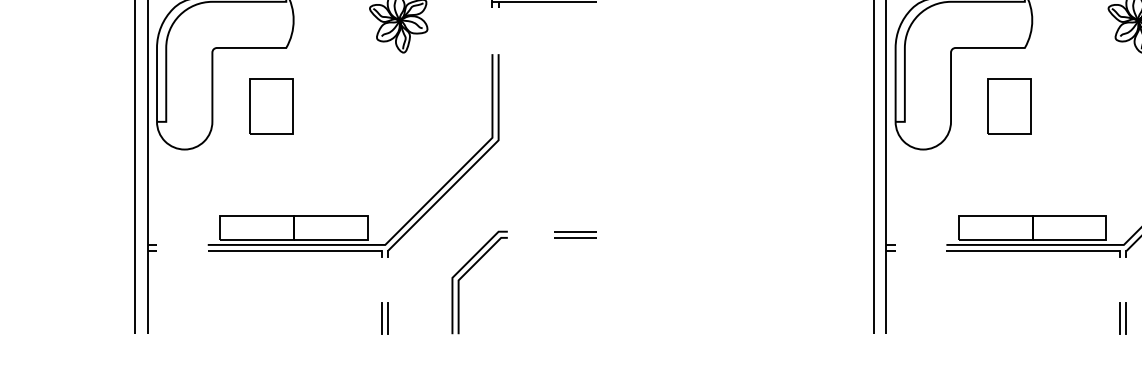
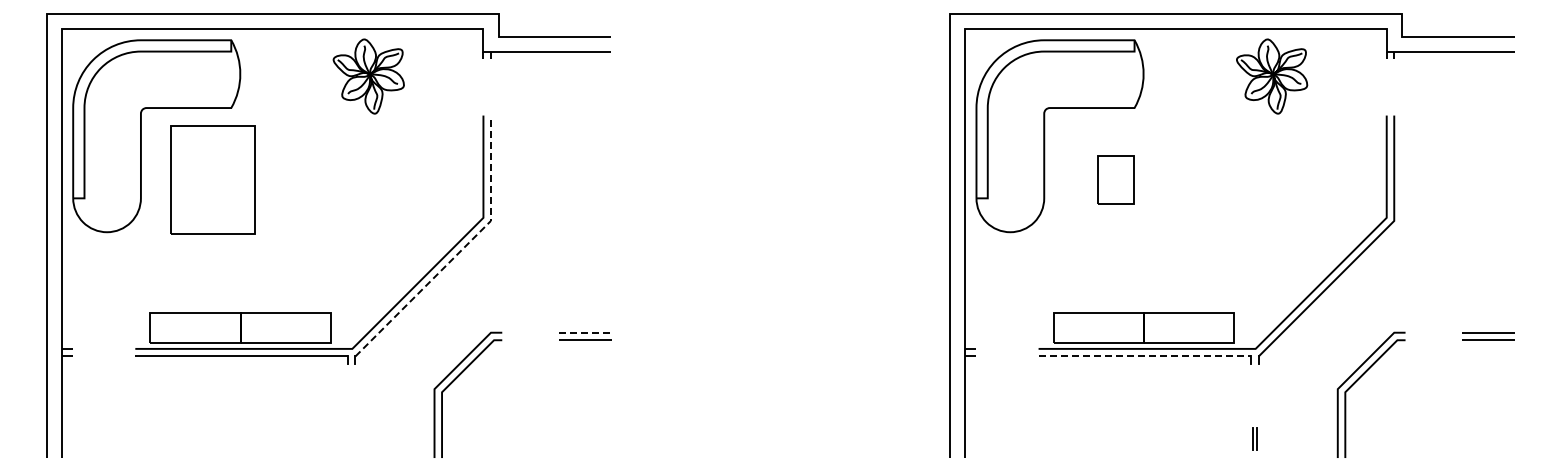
part: (270, 106) -> (212, 179), size x1.6
part: (1009, 106) -> (1115, 179), size x0.7
line: (474, 164) -> (461, 250), solid -> dashed
line: (575, 231) -> (585, 332), solid -> dashed
line: (1033, 251) -> (1145, 356), solid -> dashed
part: (1122, 318) -> (1254, 438), size x0.6
line: (381, 319) -> (347, 439), removed
line: (387, 319) -> (355, 439), removed

